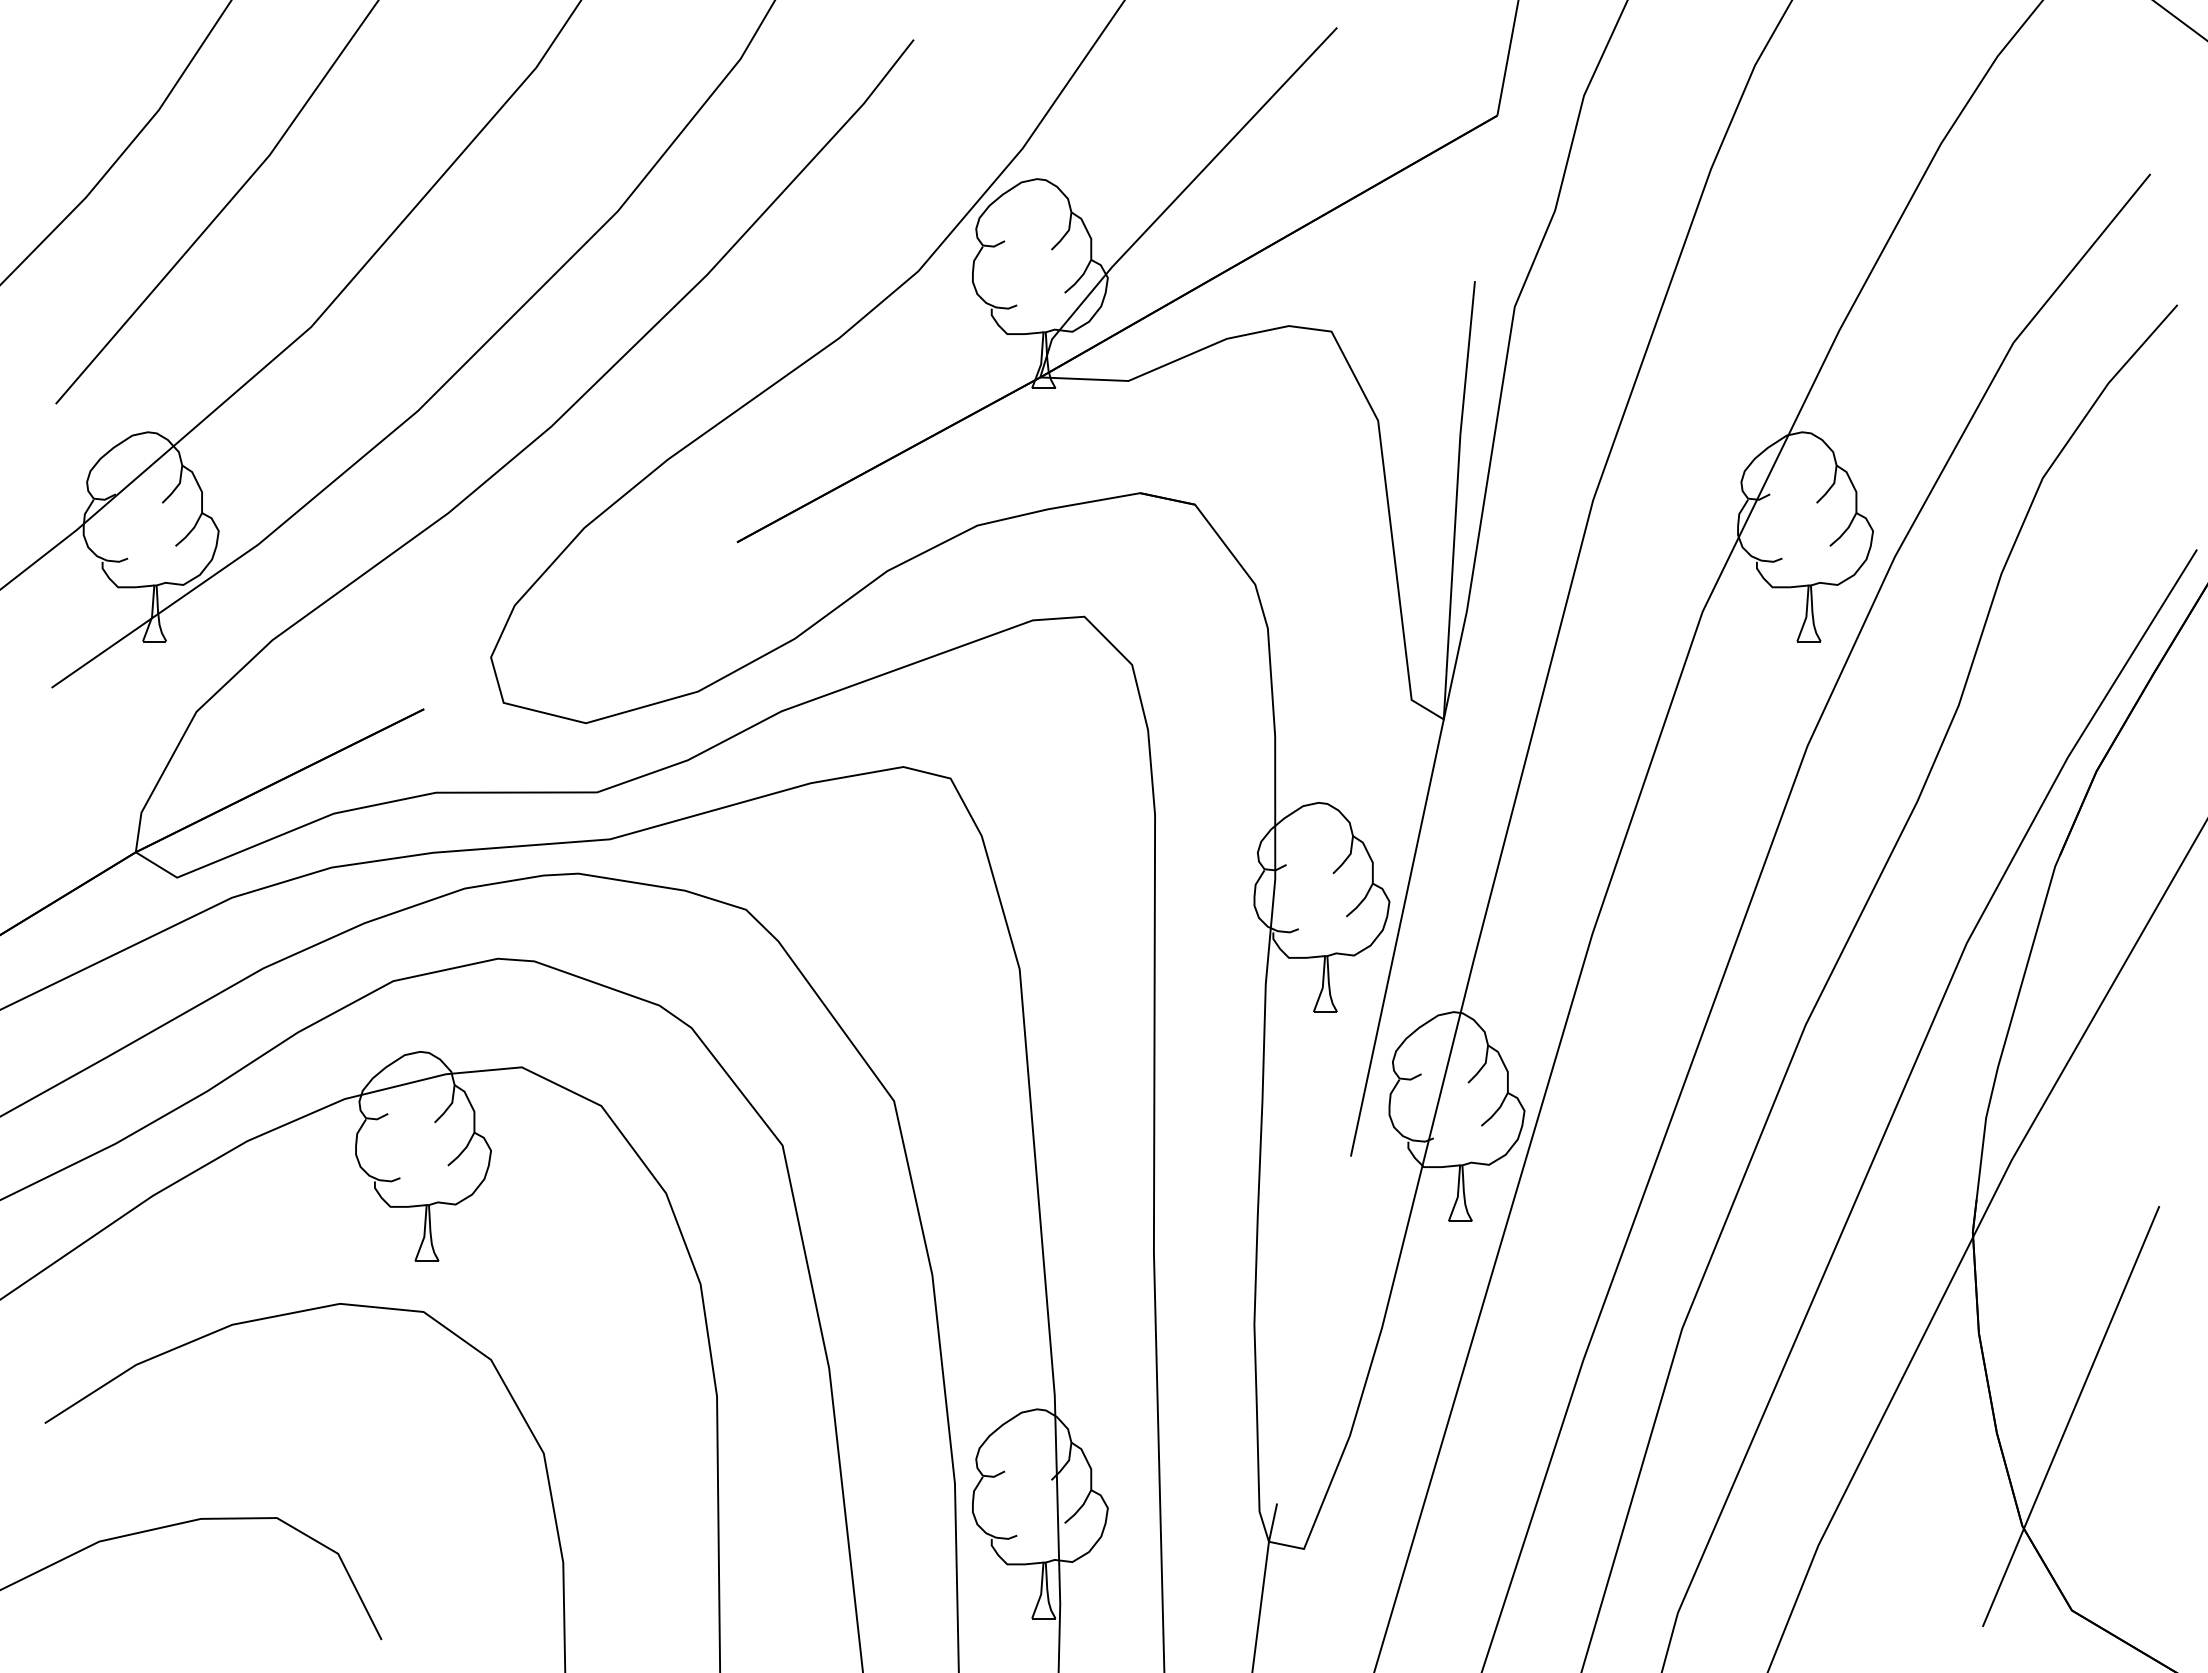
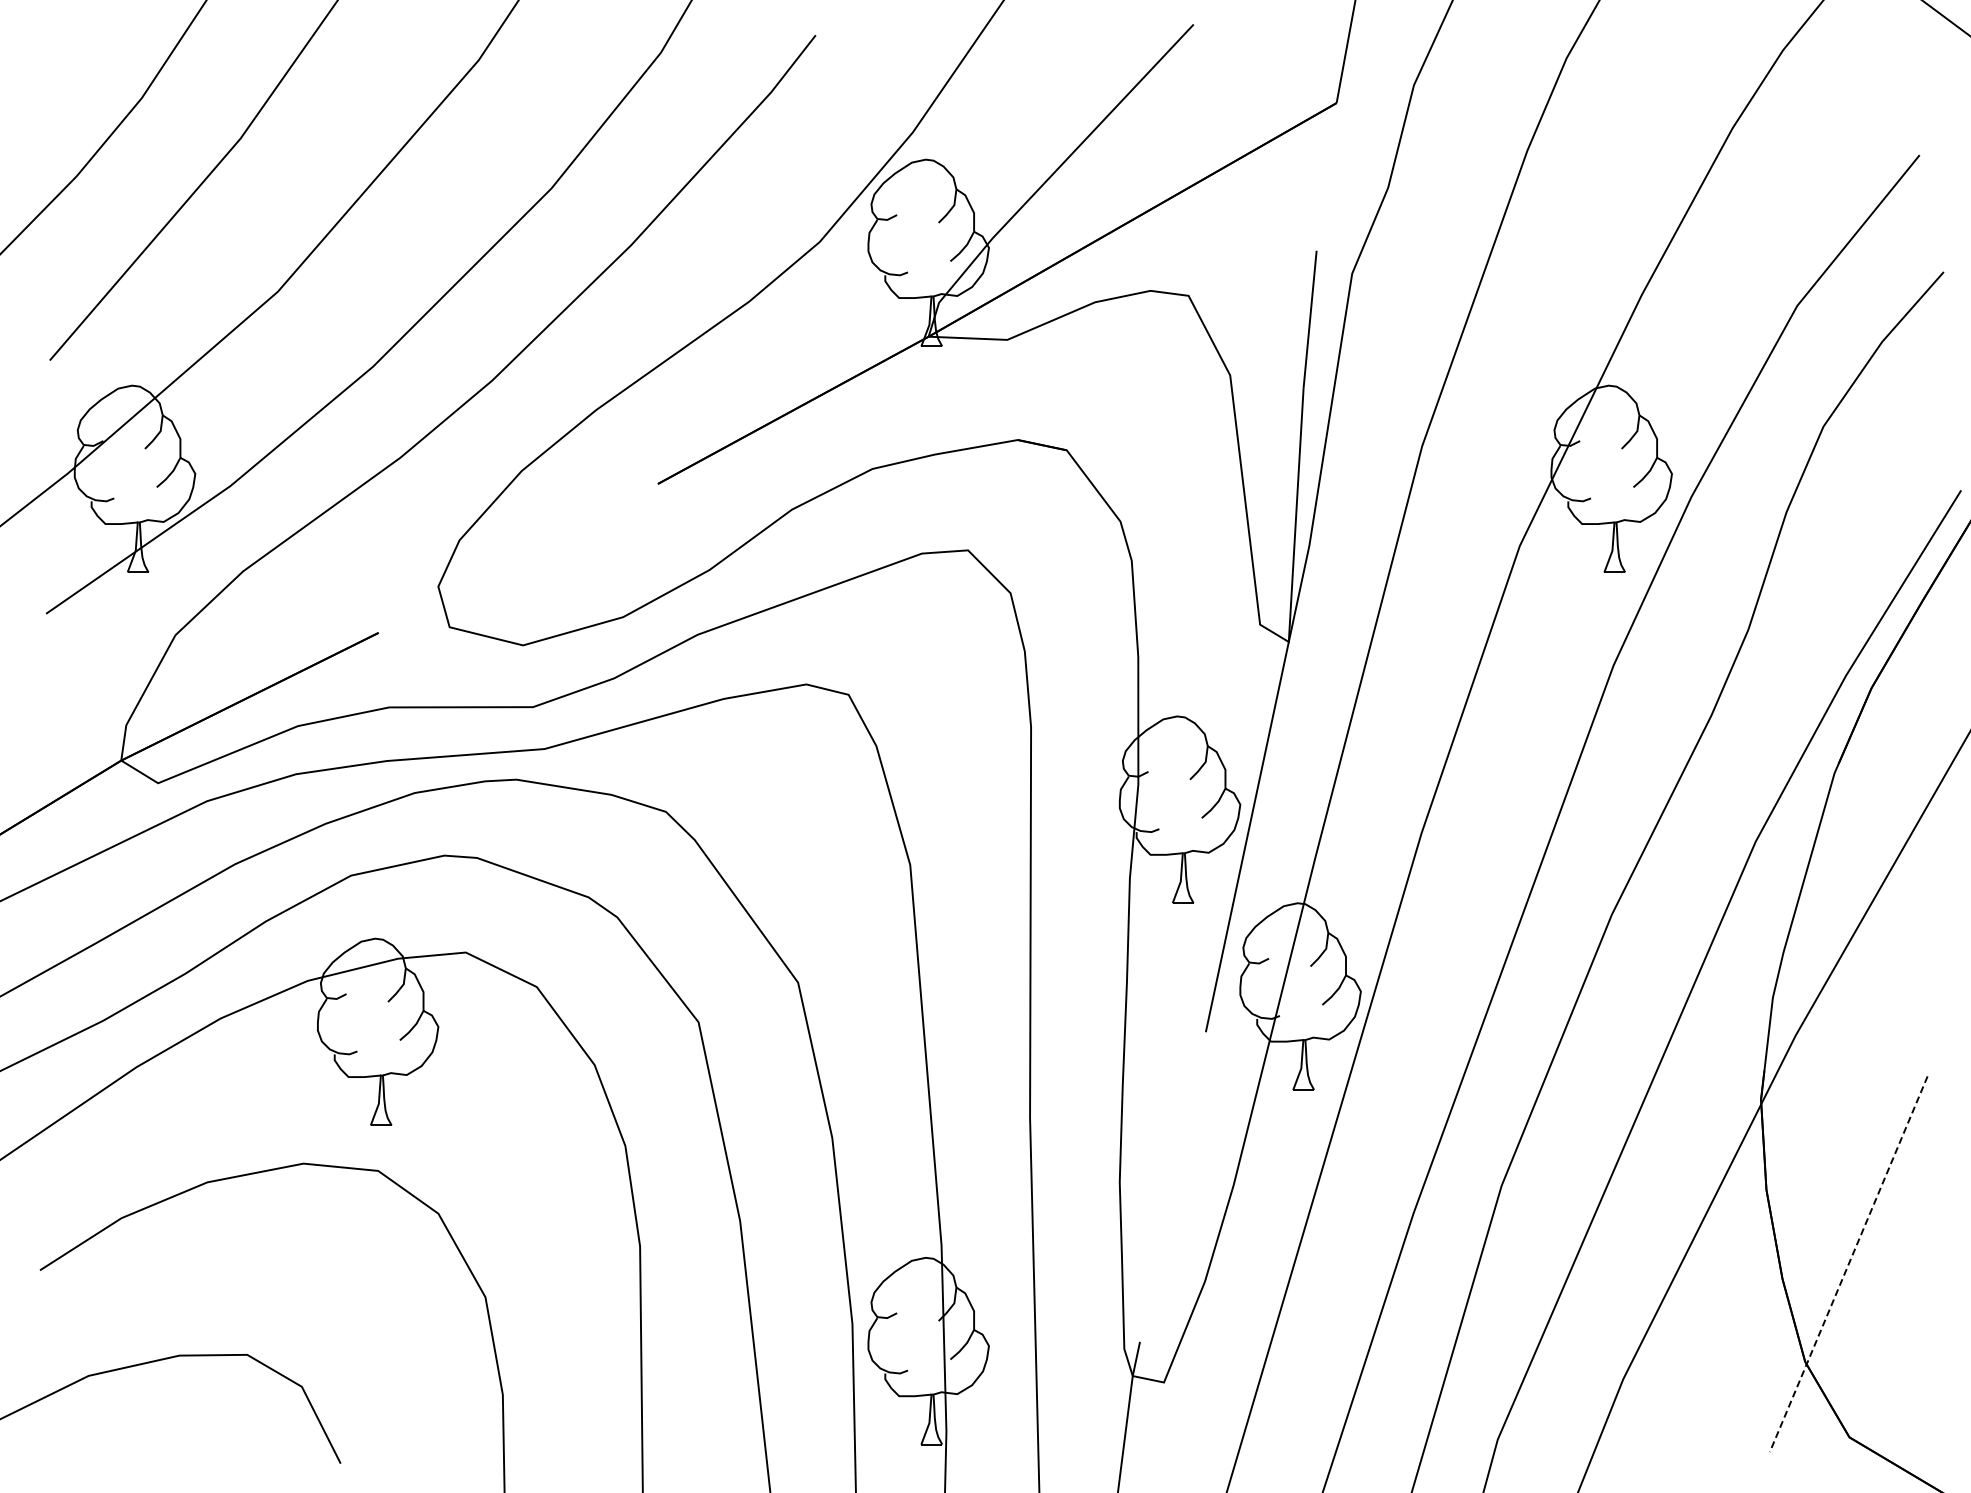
line: (2070, 1416) -> (1848, 1264), solid -> dashed

